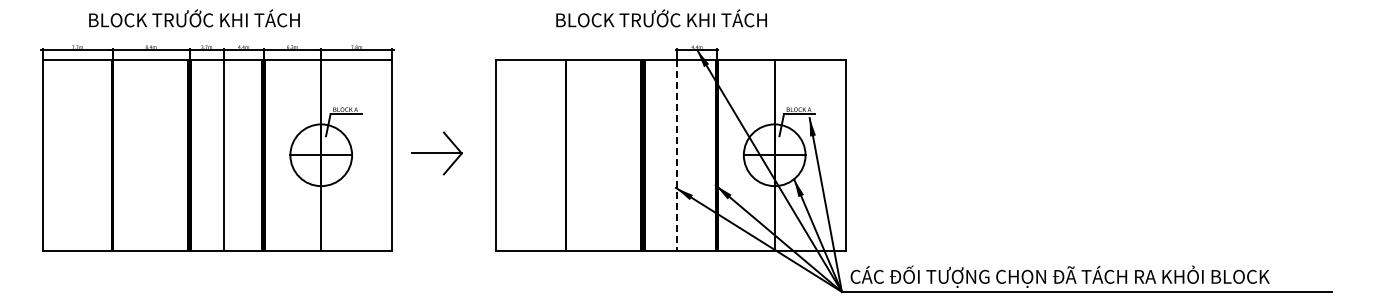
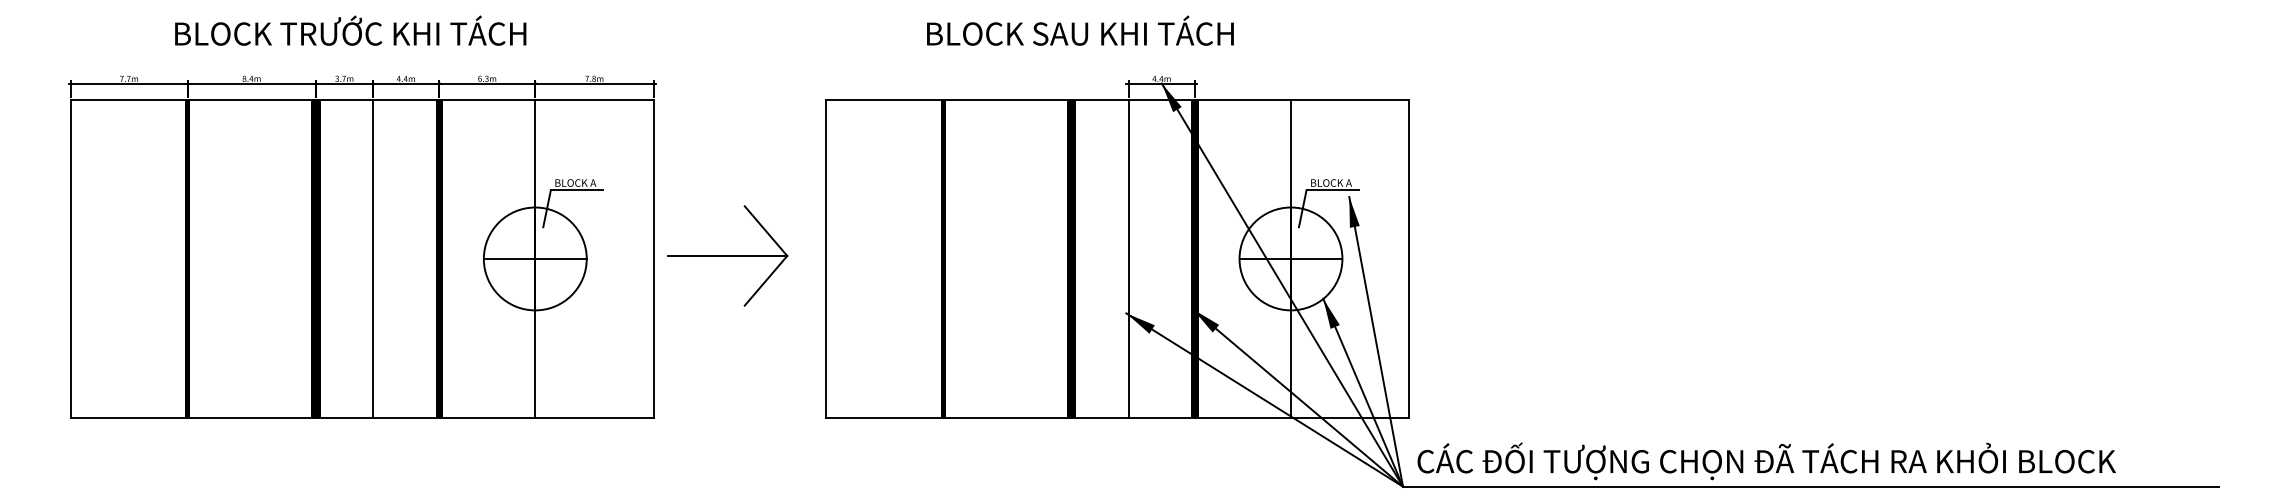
text: (194, 18) -> (350, 31), moved
text: (692, 18) -> (1153, 31), BLOCK TRƯỚC KHI TÁCH -> BLOCK SAU KHI TÁCH
part: (436, 153) -> (727, 255), size x1.43
line: (677, 155) -> (1129, 259), dashed -> solid

